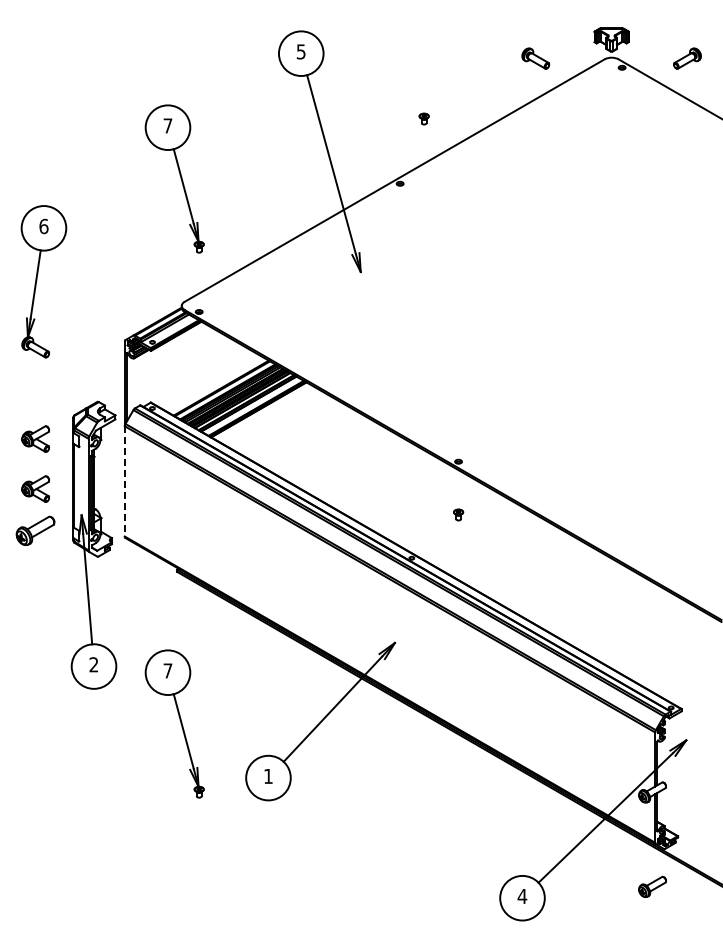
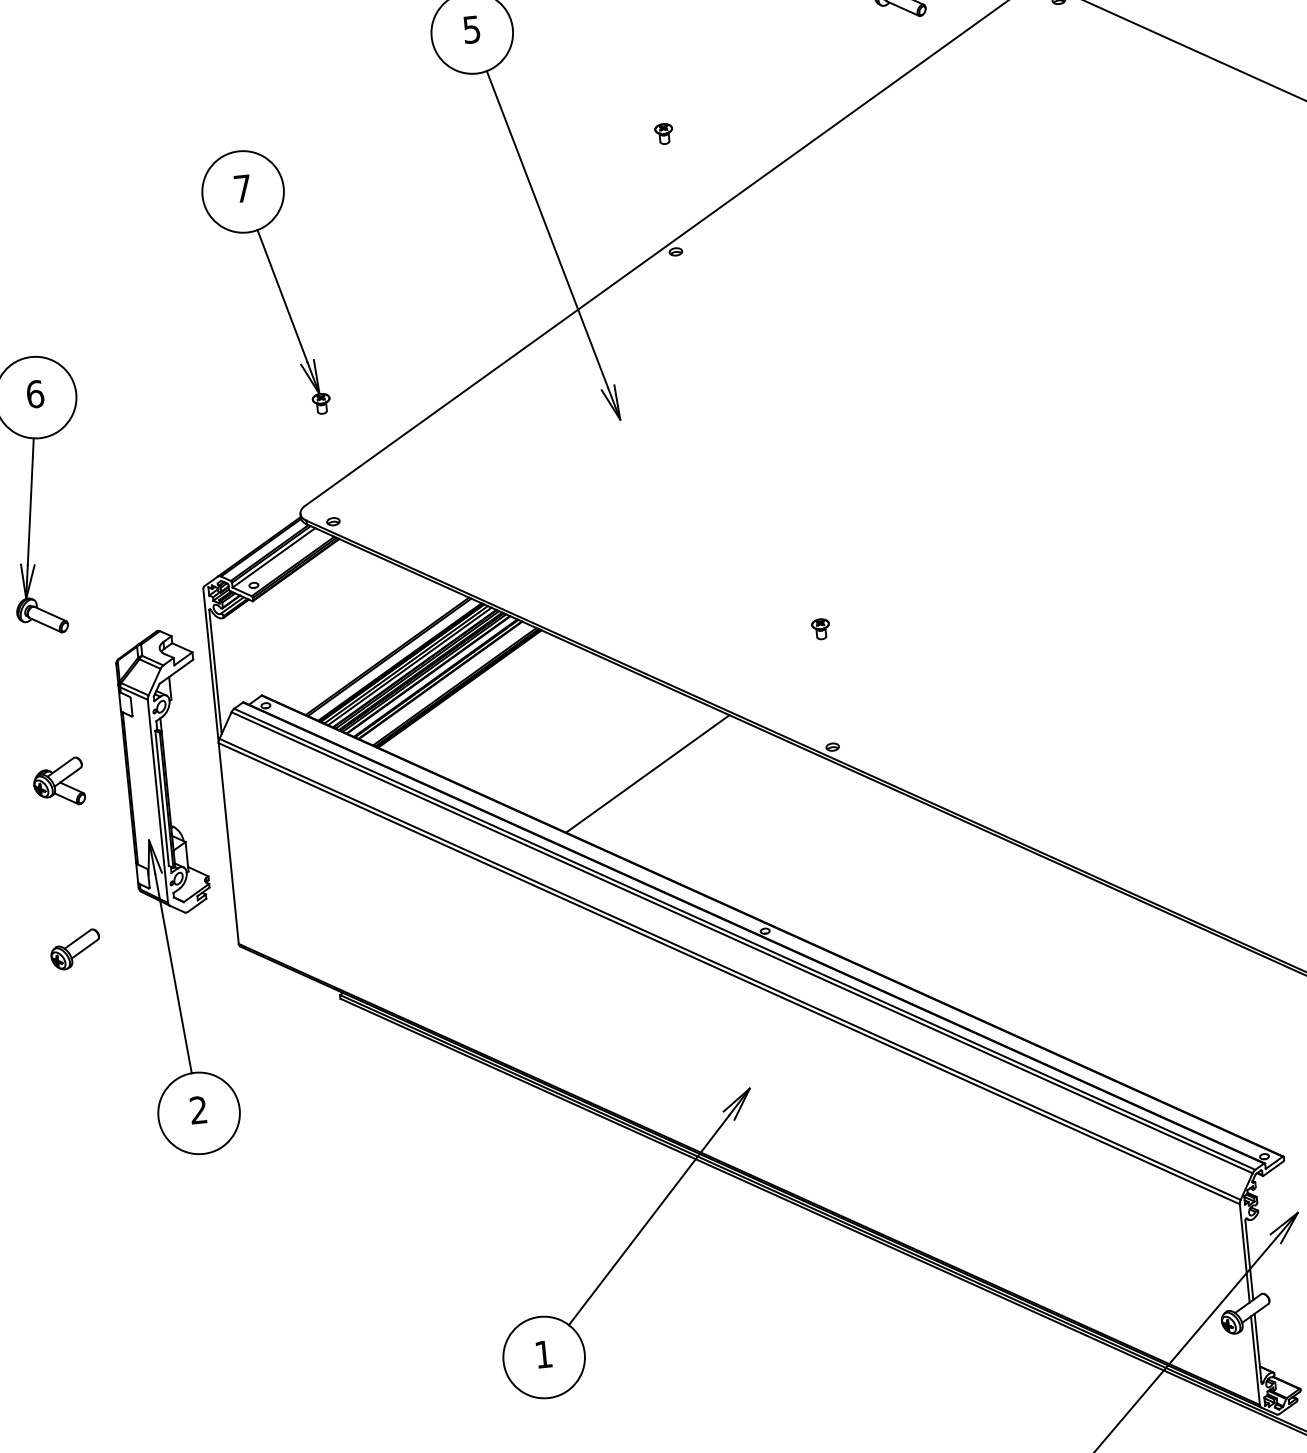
part: (423, 118) -> (662, 133), moved
line: (356, 465) -> (647, 772), added
line: (124, 481) -> (228, 843), dashed -> solid
part: (35, 488) -> (67, 872), removed
part: (458, 514) -> (820, 628), moved
part: (35, 530) -> (75, 949), size x0.71
part: (93, 544) -> (175, 891), moved
part: (174, 723) -> (363, 1275), removed

